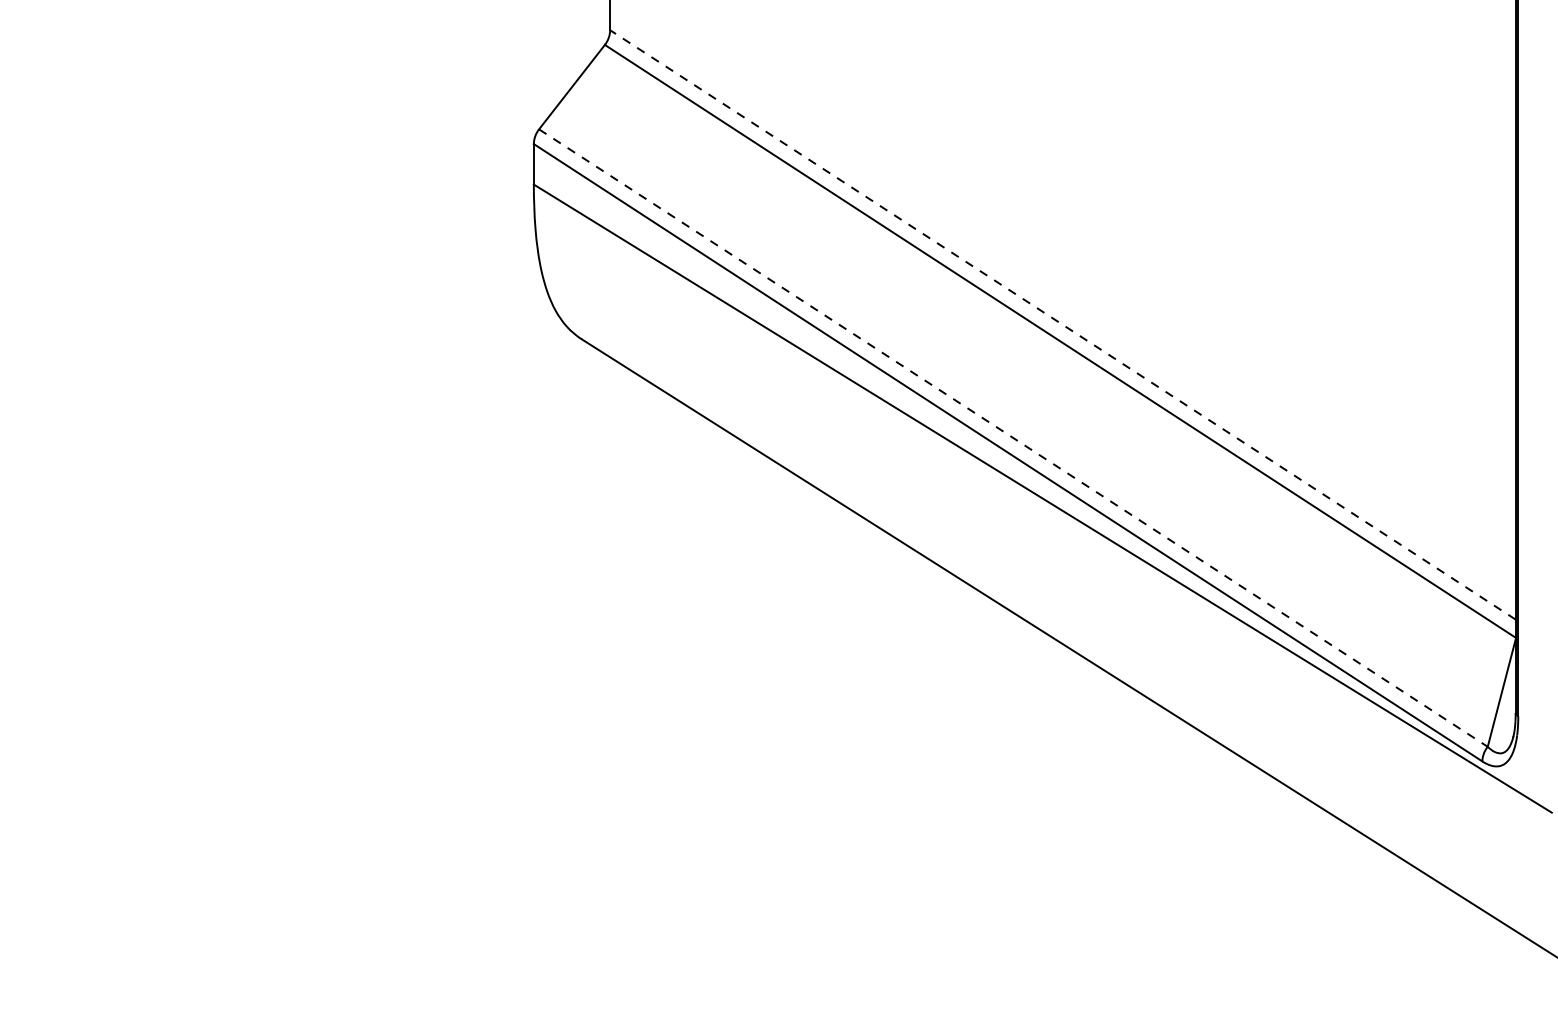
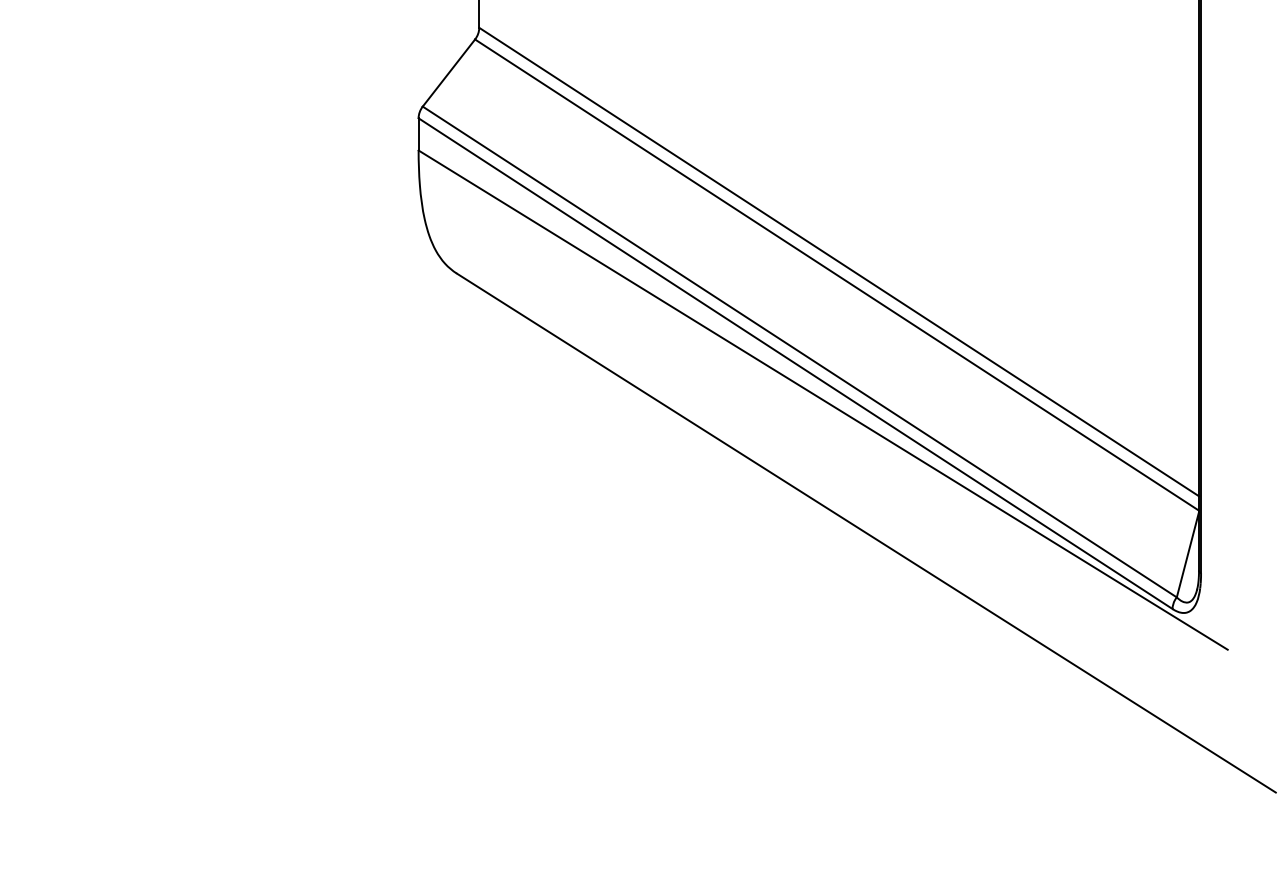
line: (1062, 324) -> (838, 261), dashed -> solid
line: (1013, 438) -> (799, 352), dashed -> solid

